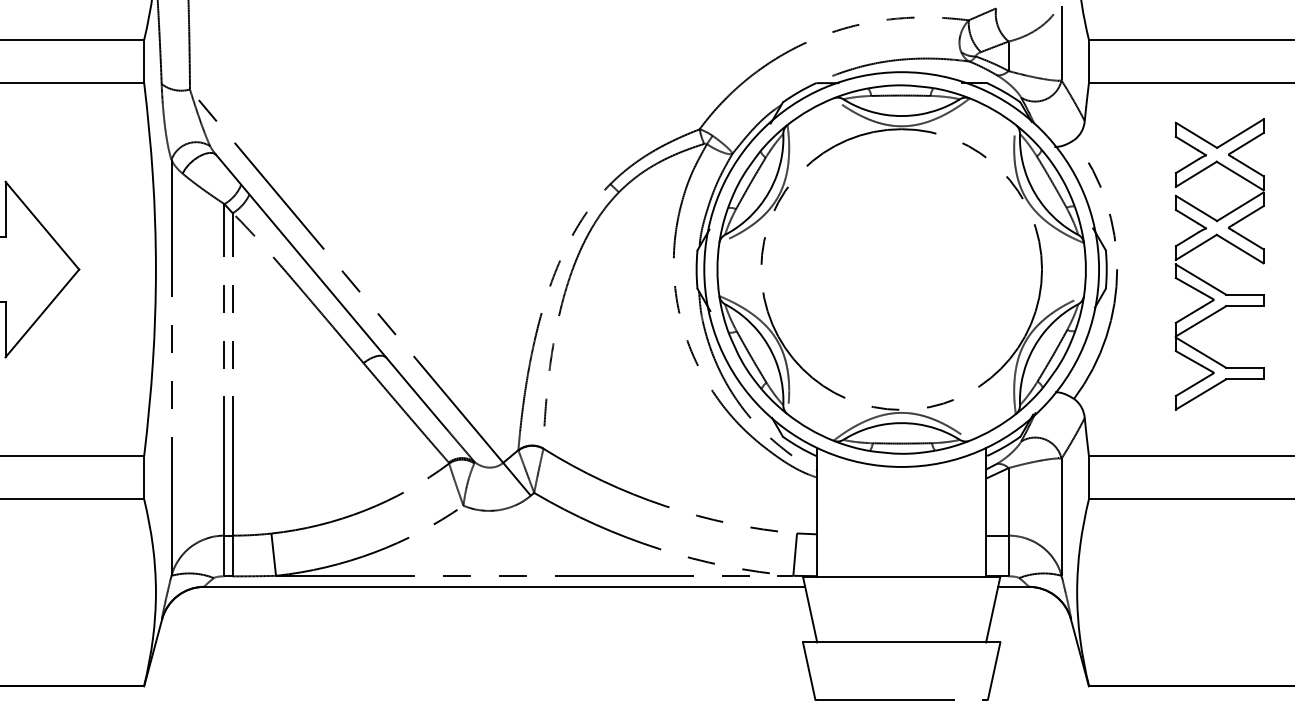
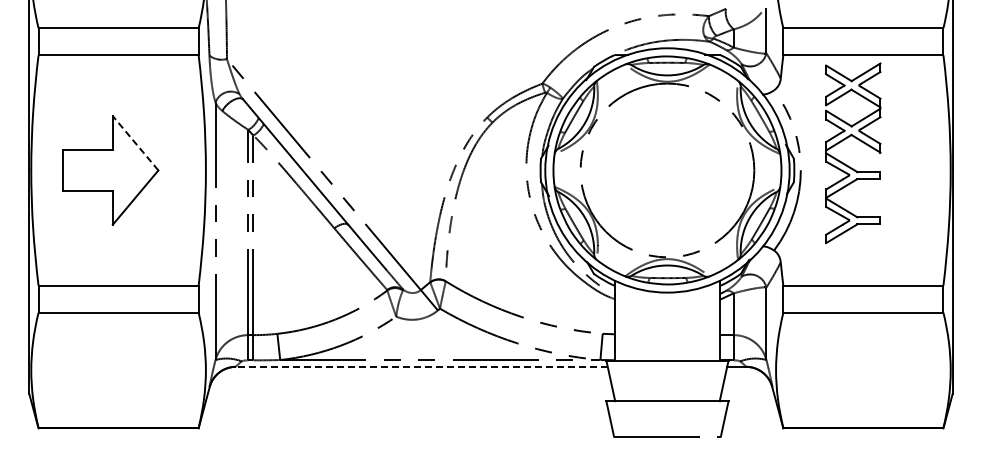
line: (42, 224) -> (135, 142), solid -> dashed
part: (1207, 280) -> (845, 163), moved
line: (504, 586) -> (421, 366), solid -> dashed

